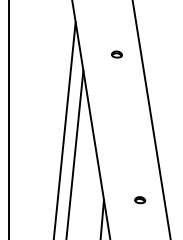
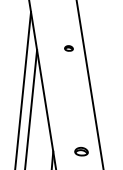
part: (116, 54) -> (68, 48), moved
part: (140, 200) -> (81, 152), size x1.6

